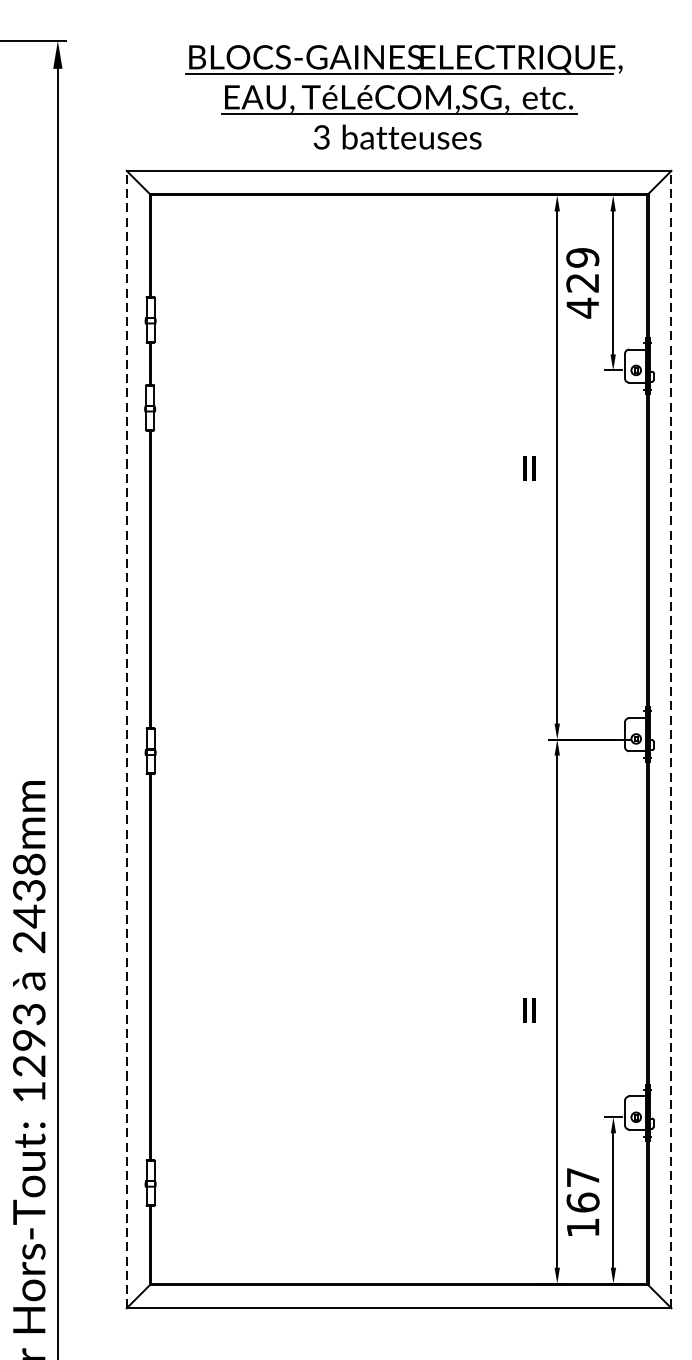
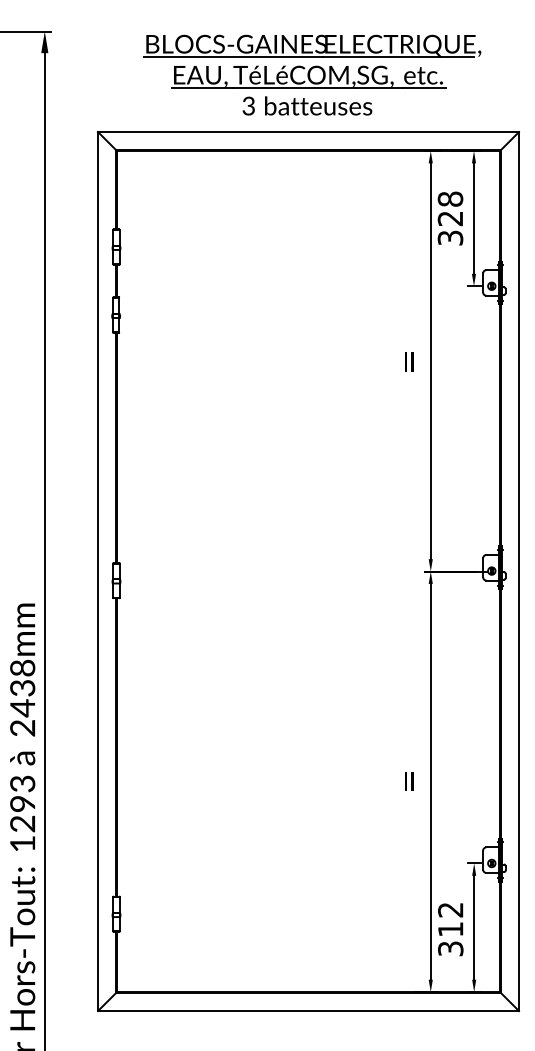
text: (582, 282) -> (450, 218), 429 -> 328
line: (127, 739) -> (98, 571), dashed -> solid
line: (672, 739) -> (519, 571), dashed -> solid
text: (582, 1202) -> (450, 929), 167 -> 312

